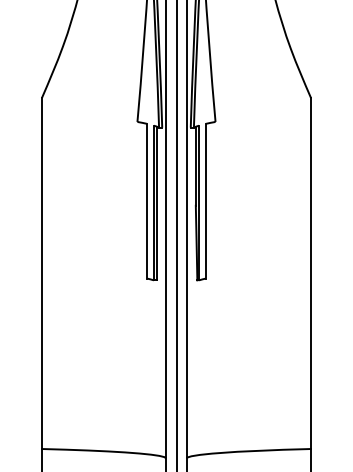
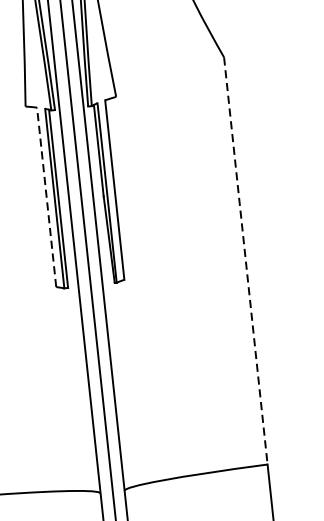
line: (147, 200) -> (46, 196), solid -> dashed
line: (311, 274) -> (246, 262), solid -> dashed

